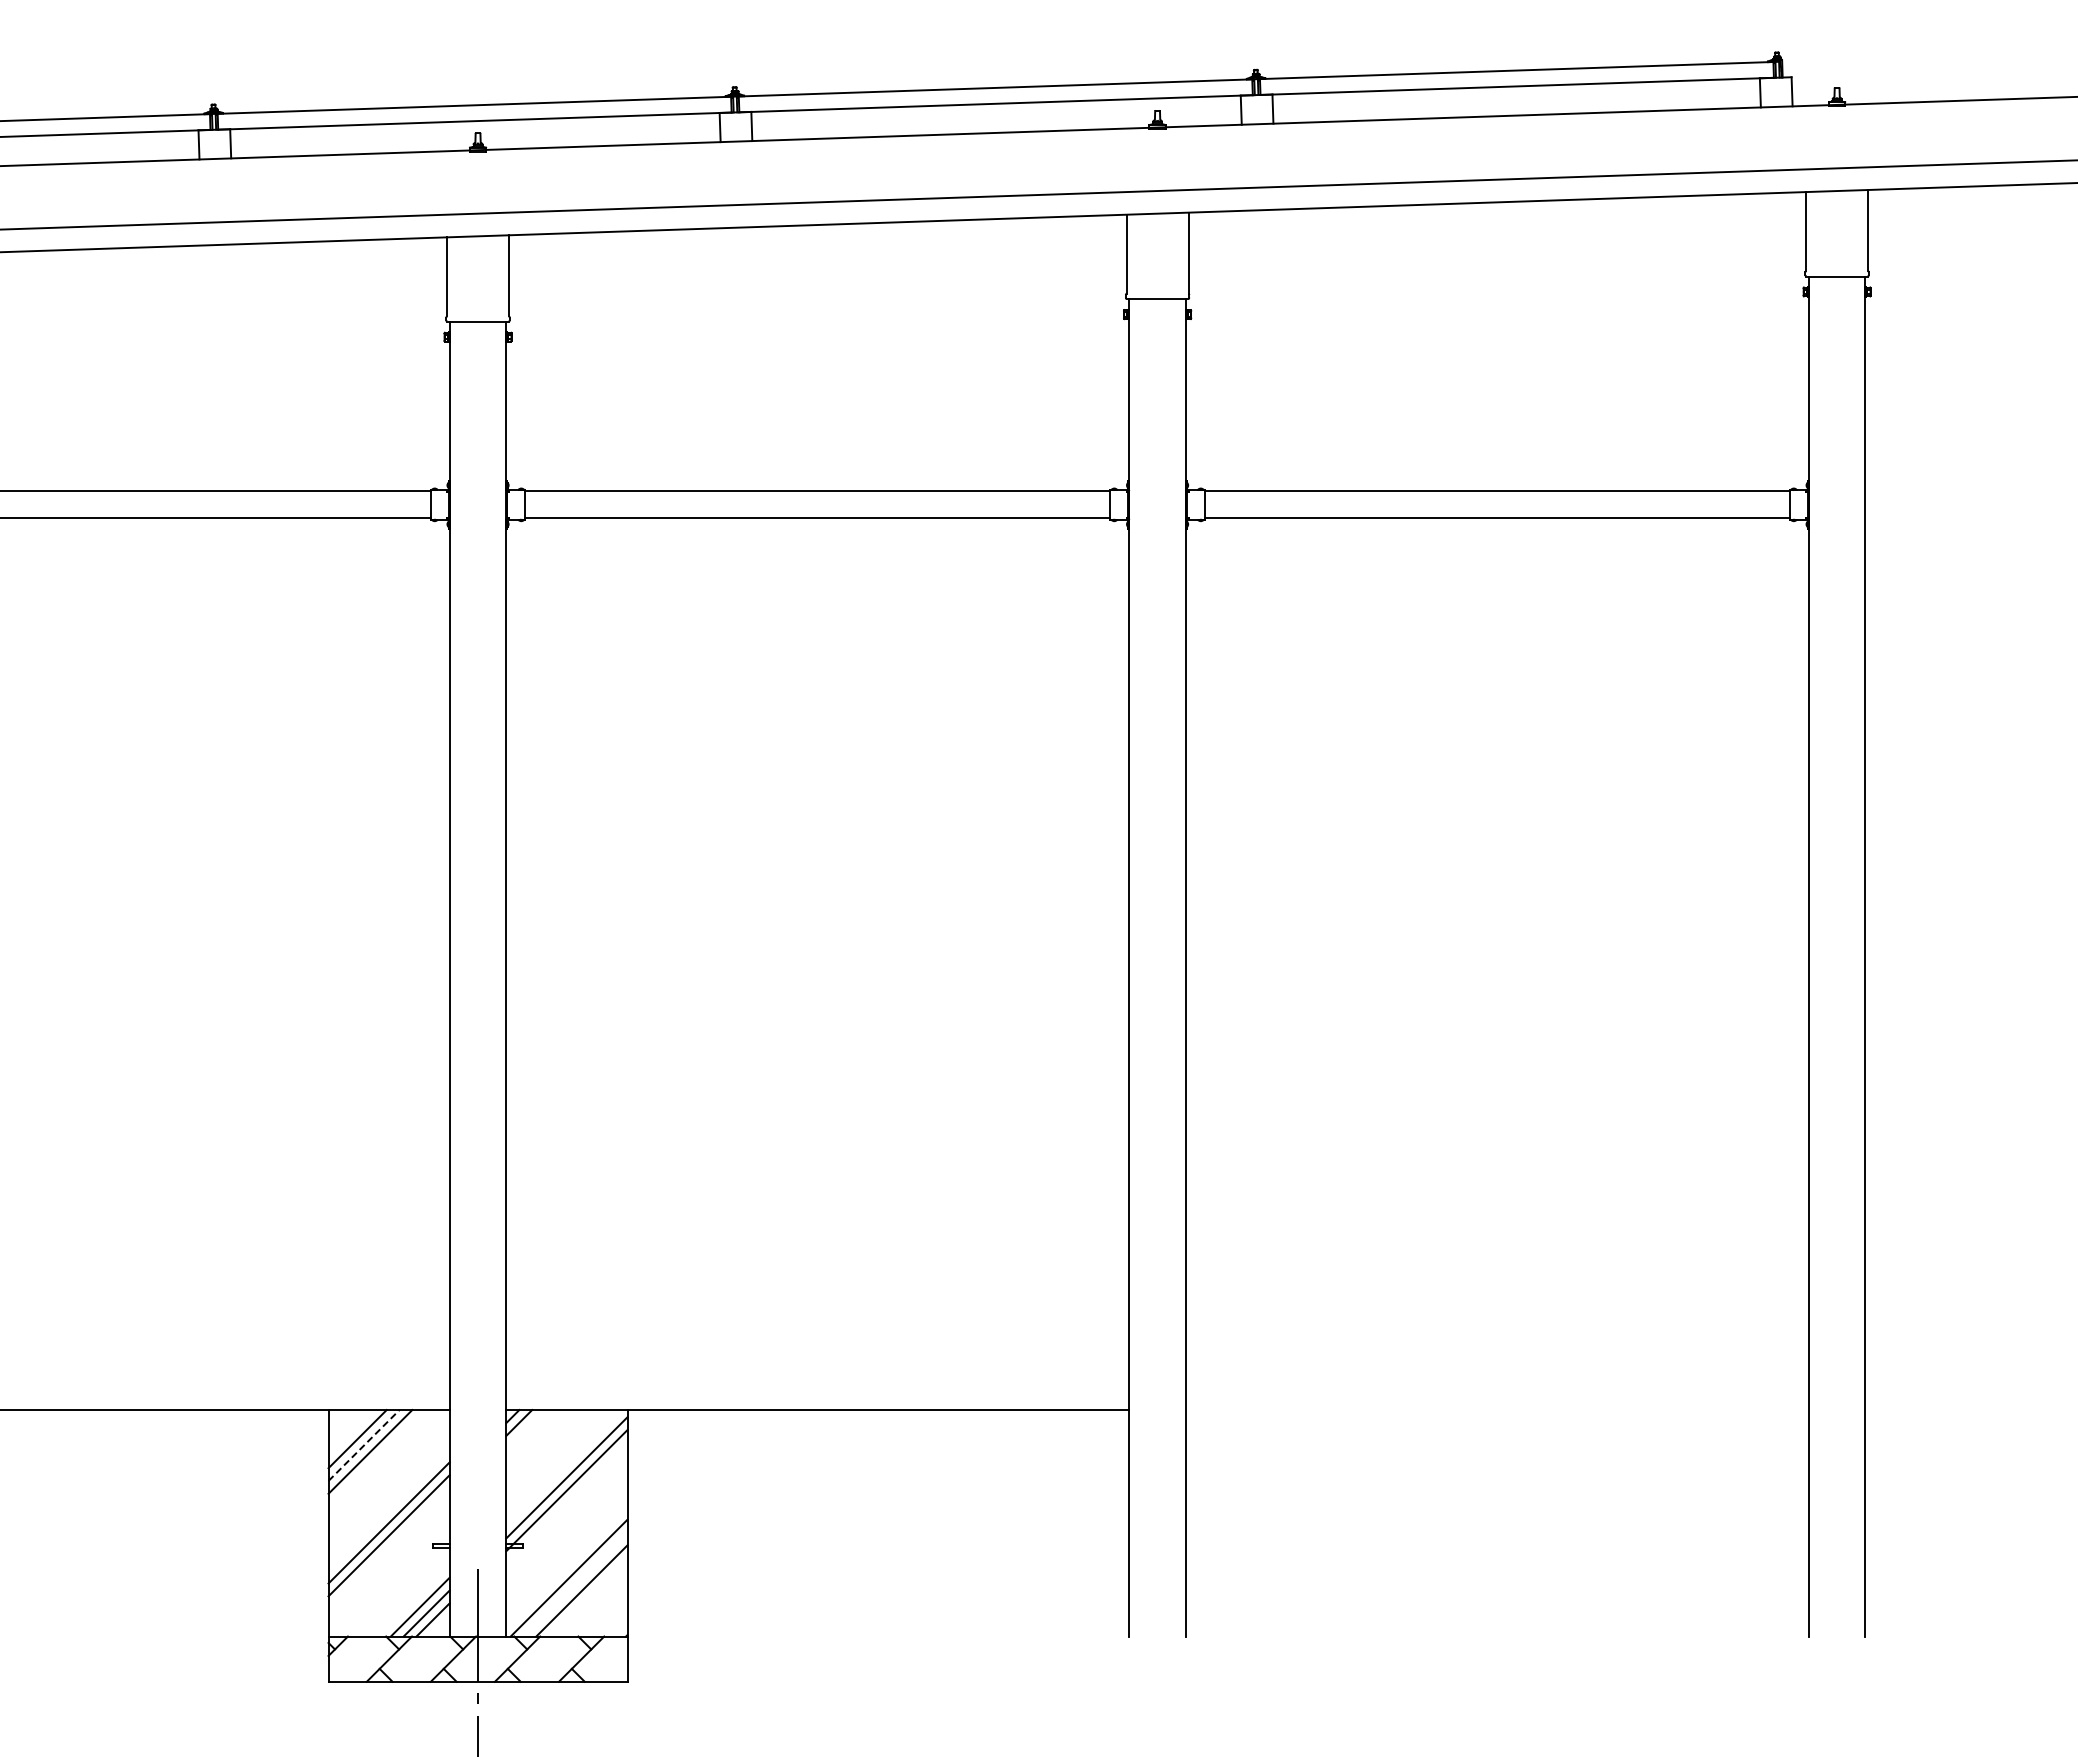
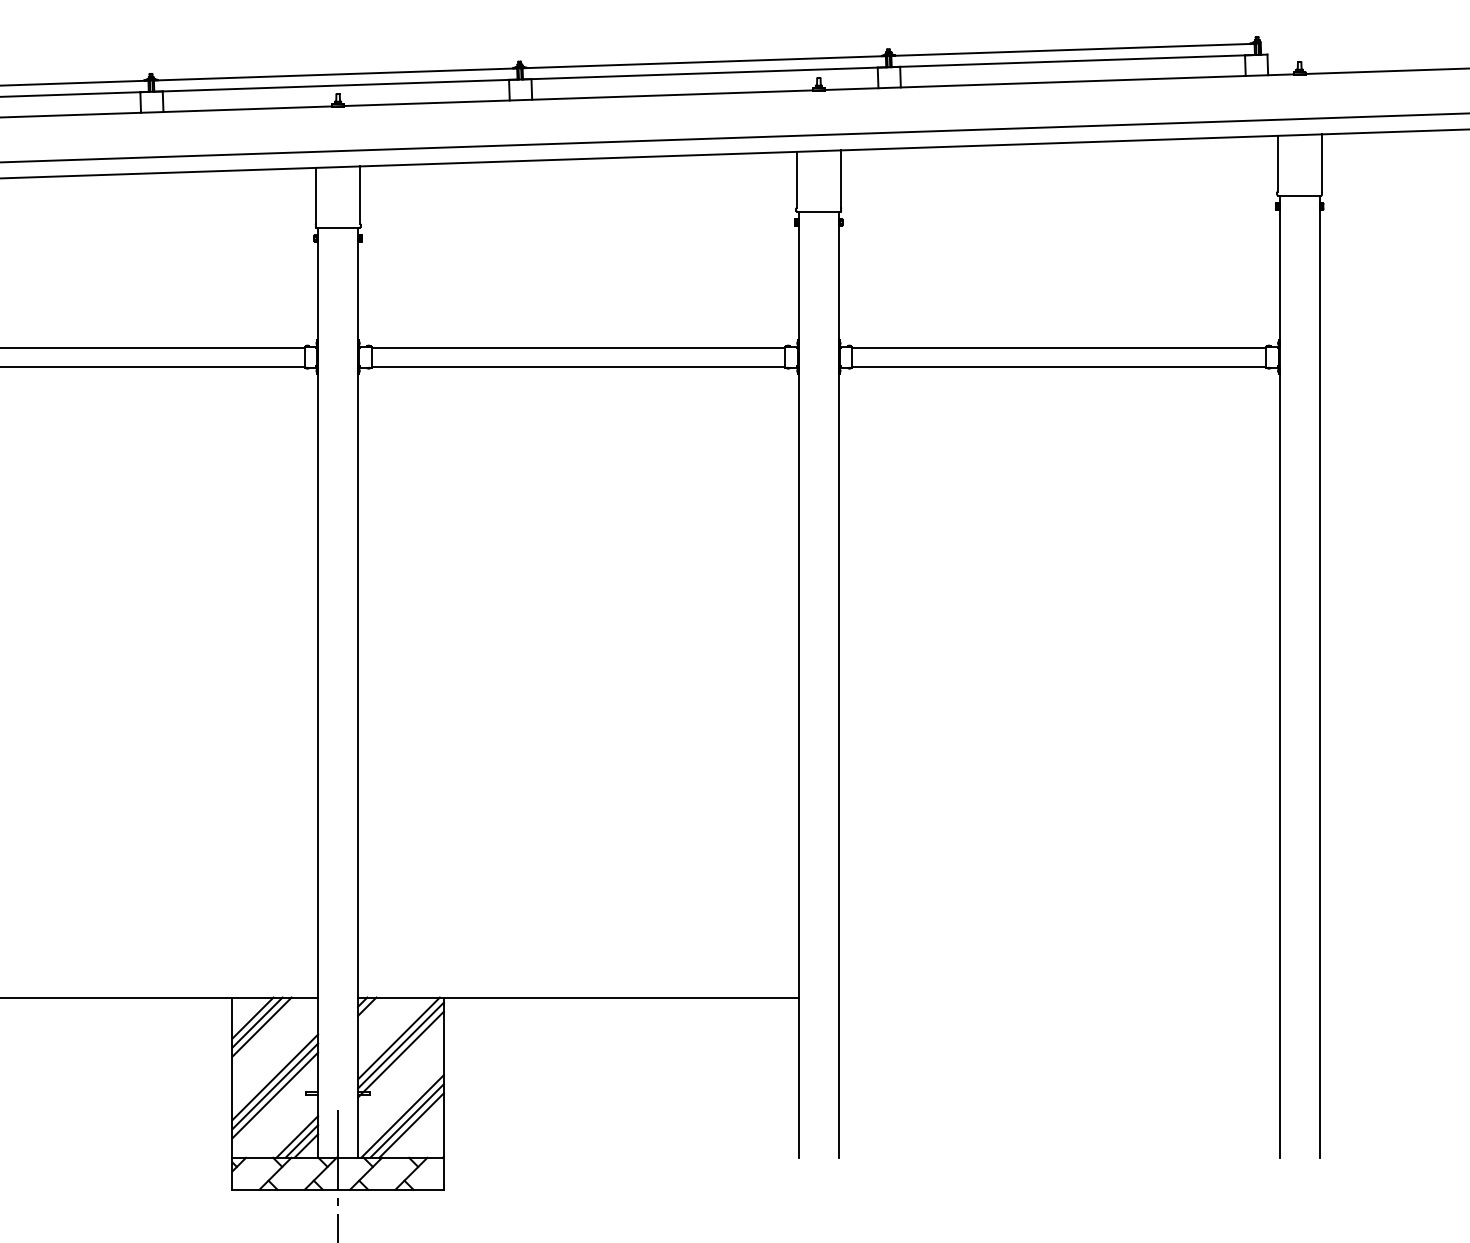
line: (364, 1445) -> (257, 1022), dashed -> solid
line: (563, 1467) -> (398, 1038), added
line: (388, 1548) -> (274, 1095), added
line: (575, 1584) -> (407, 1120), added

